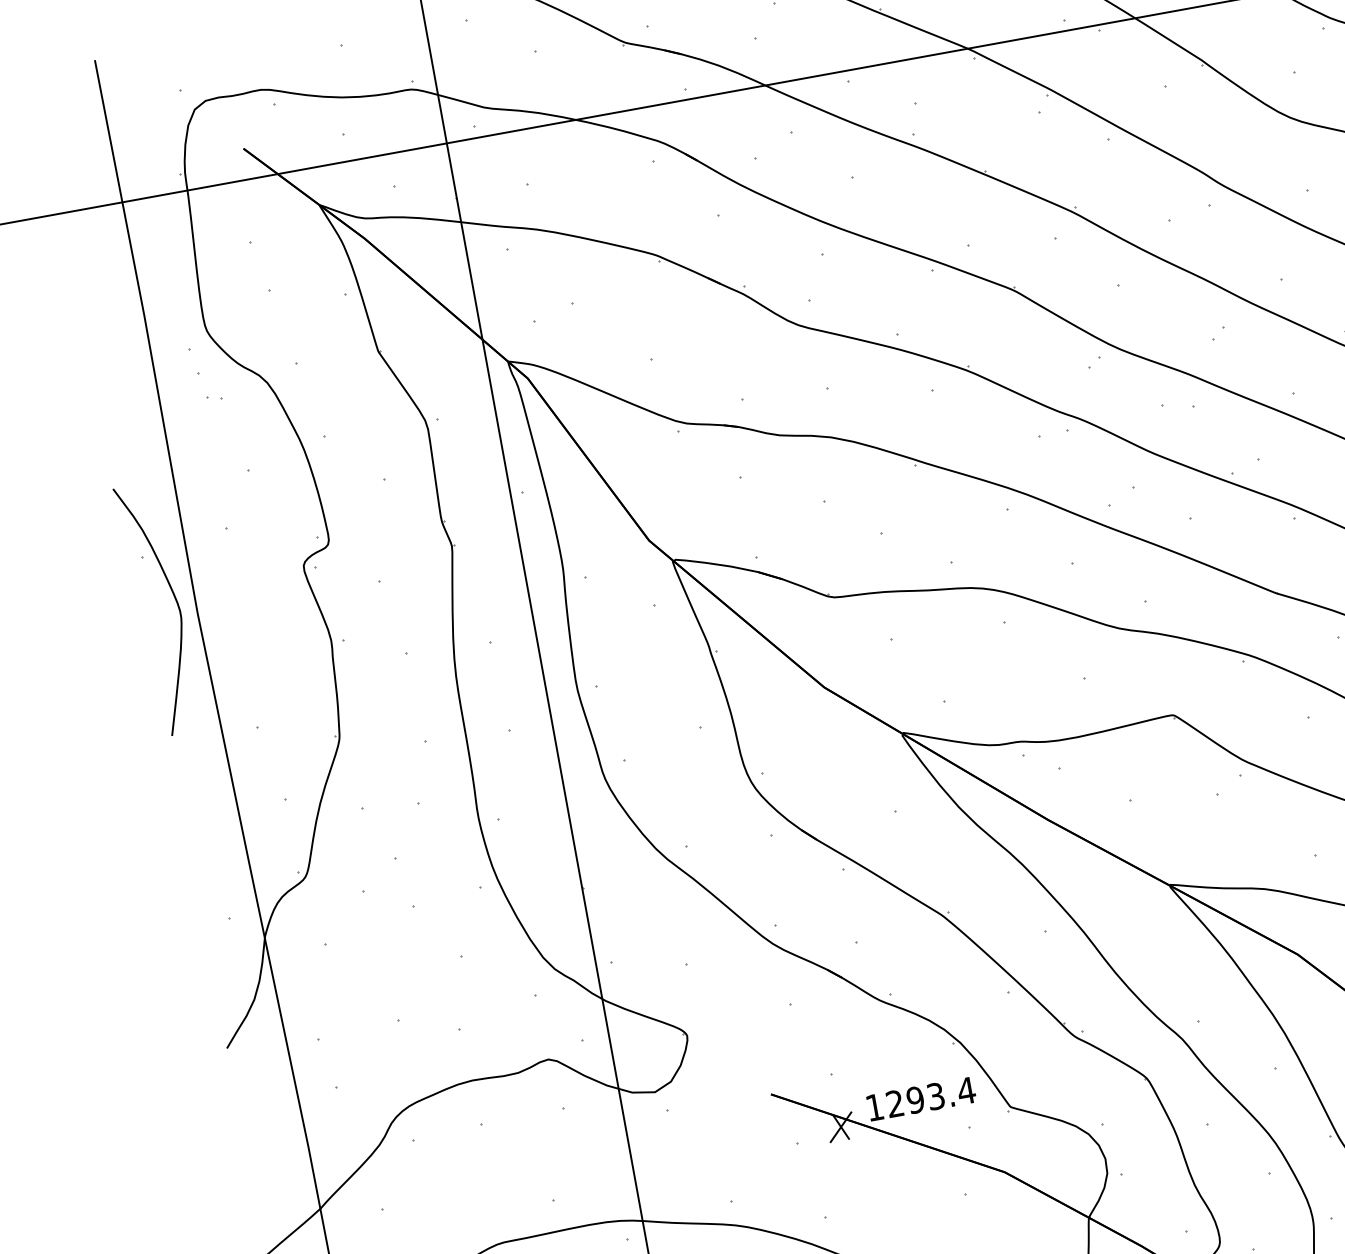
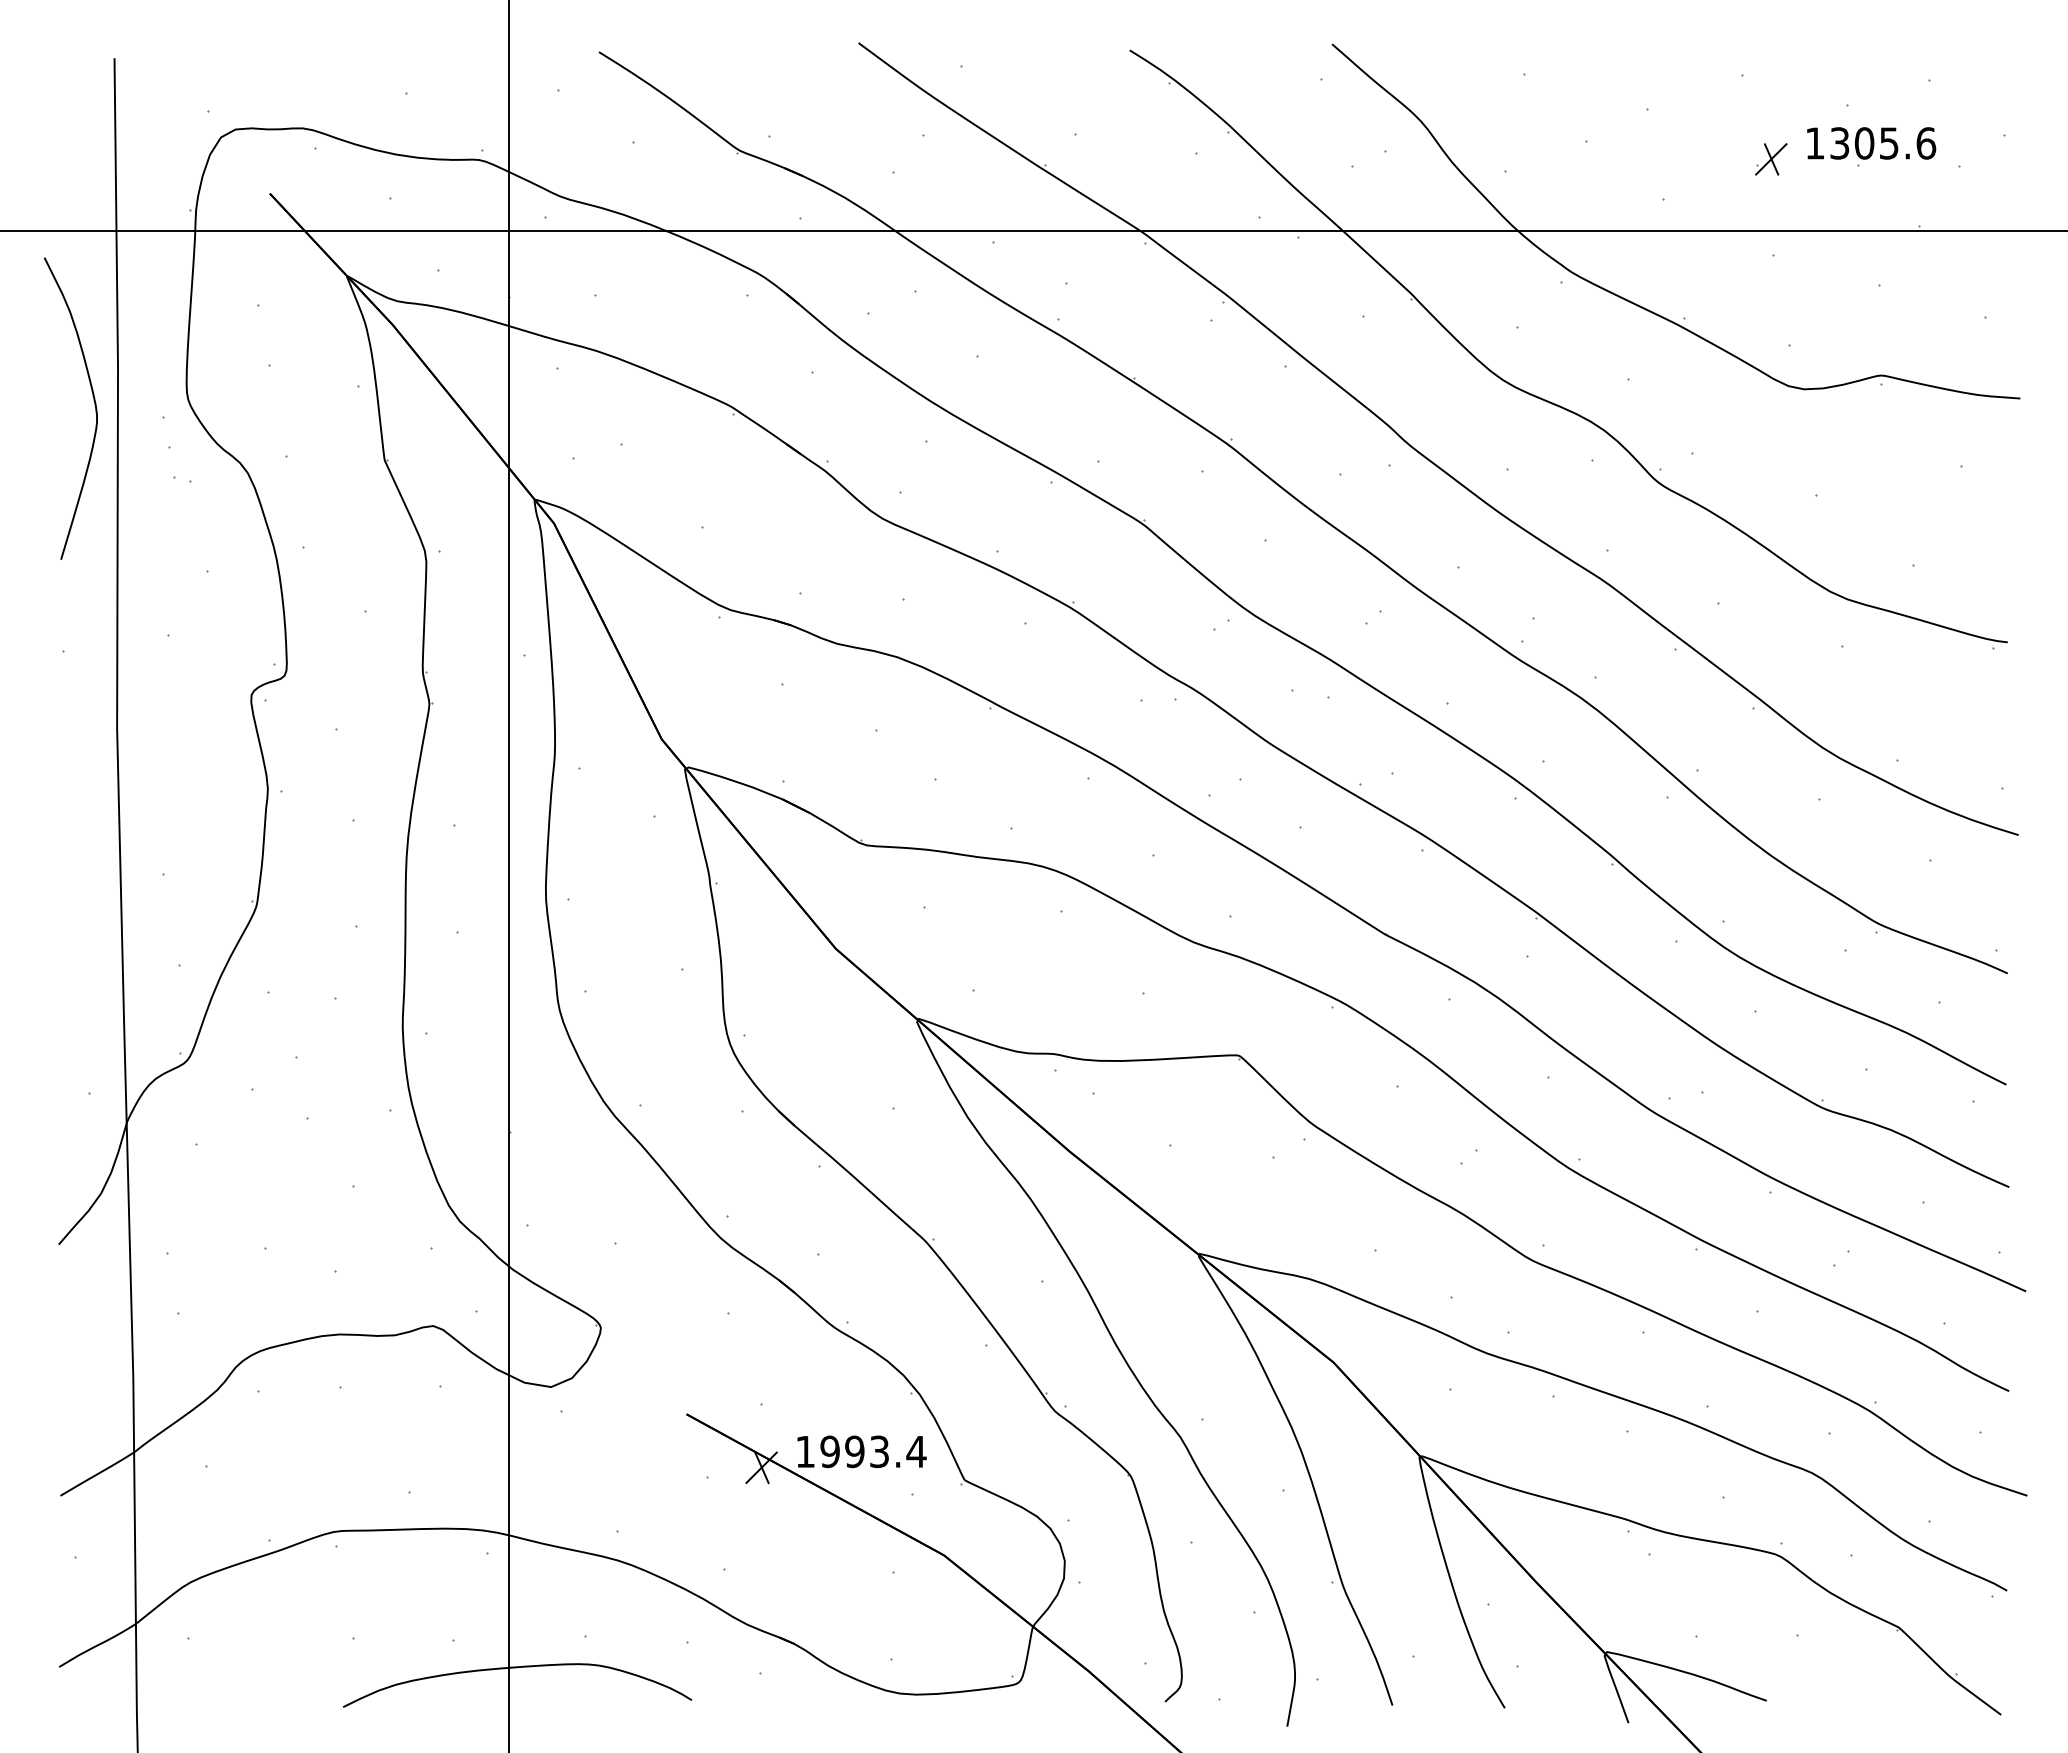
curve: (176, 603) -> (94, 405), moved
text: (894, 1103) -> (829, 1451), 1293.4 -> 1993.4

